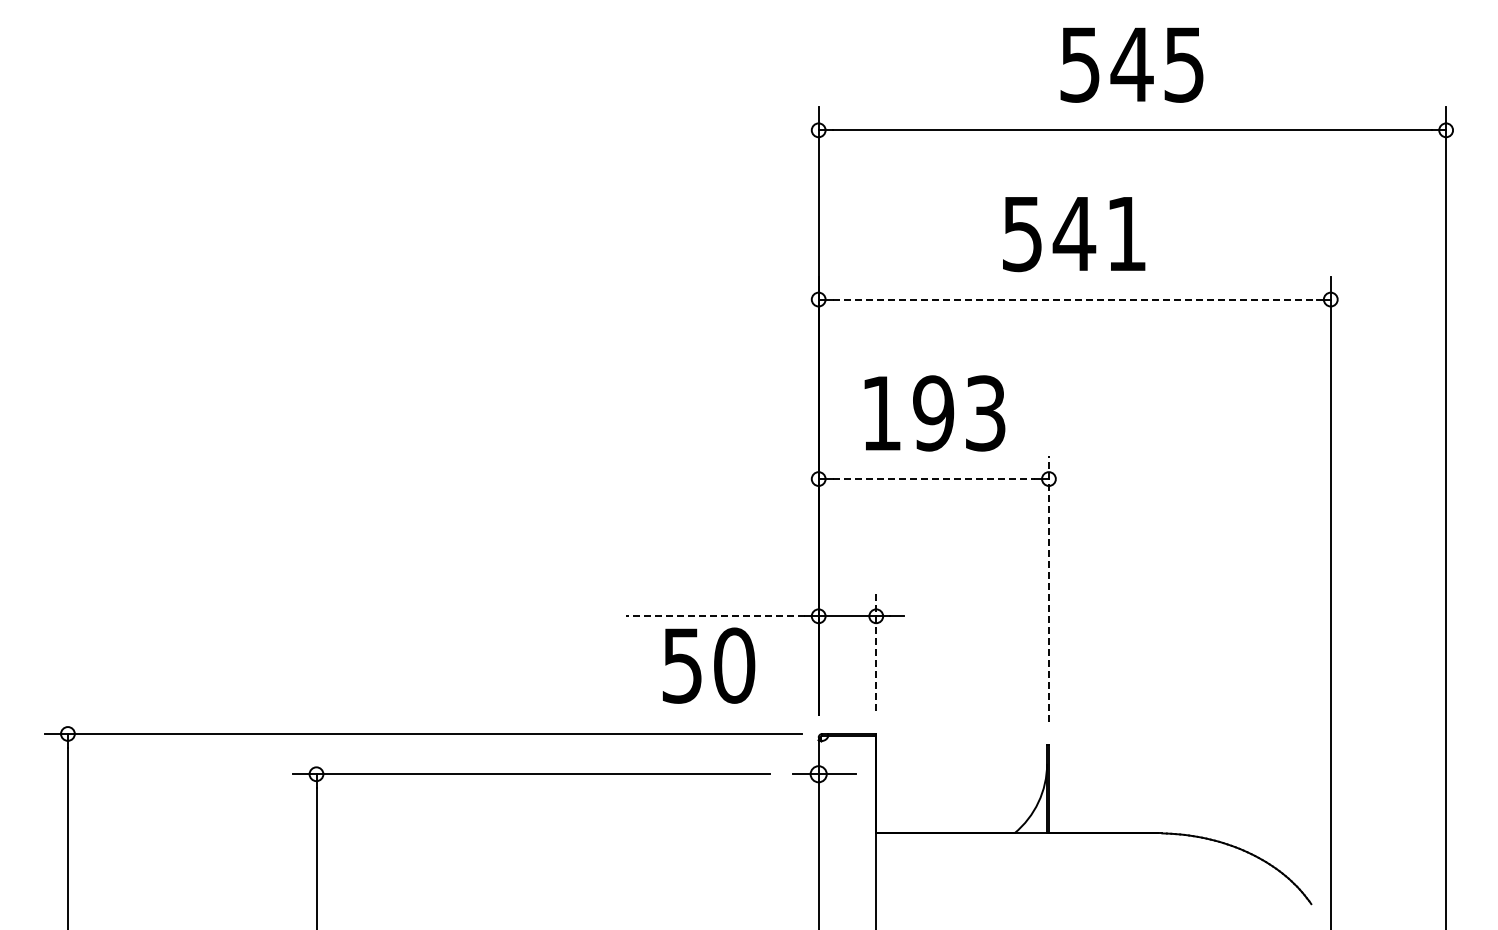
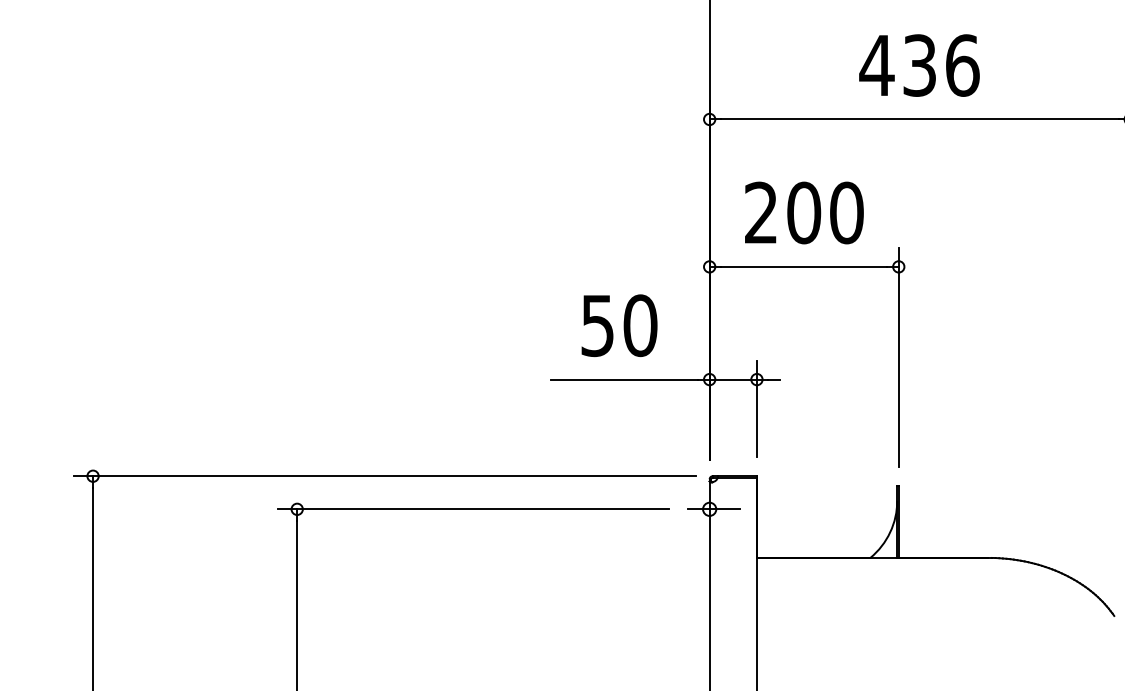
text: (1073, 233) -> (918, 65), 541 -> 436
line: (1075, 299) -> (920, 119), dashed -> solid
text: (933, 413) -> (803, 213), 193 -> 200
line: (934, 479) -> (804, 267), dashed -> solid
line: (1048, 588) -> (898, 356), dashed -> solid
line: (714, 616) -> (624, 379), dashed -> solid
line: (876, 652) -> (757, 409), dashed -> solid
text: (709, 665) -> (619, 325), moved

